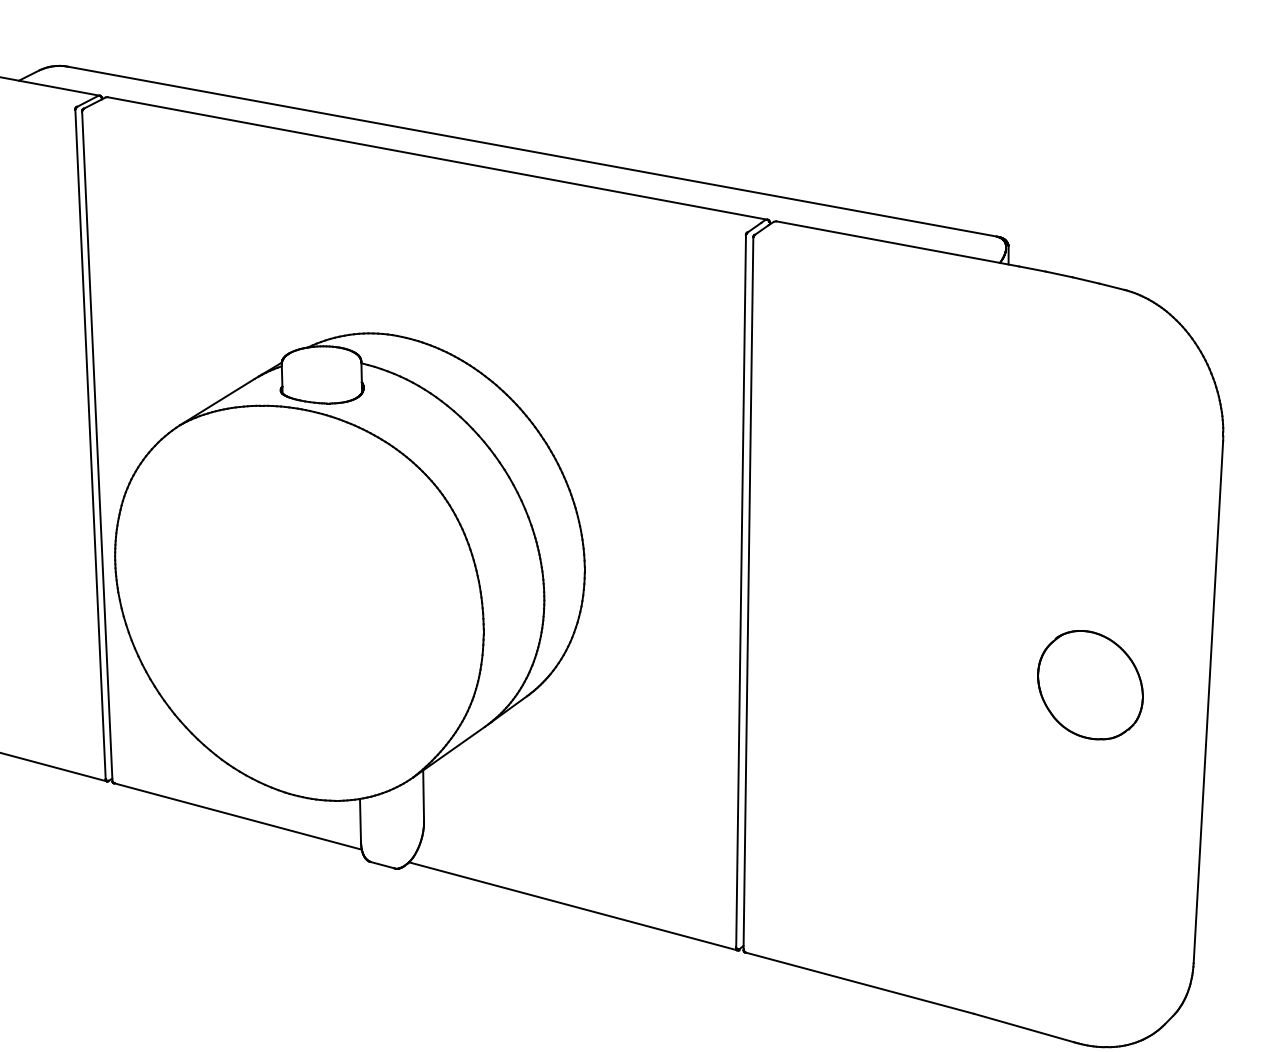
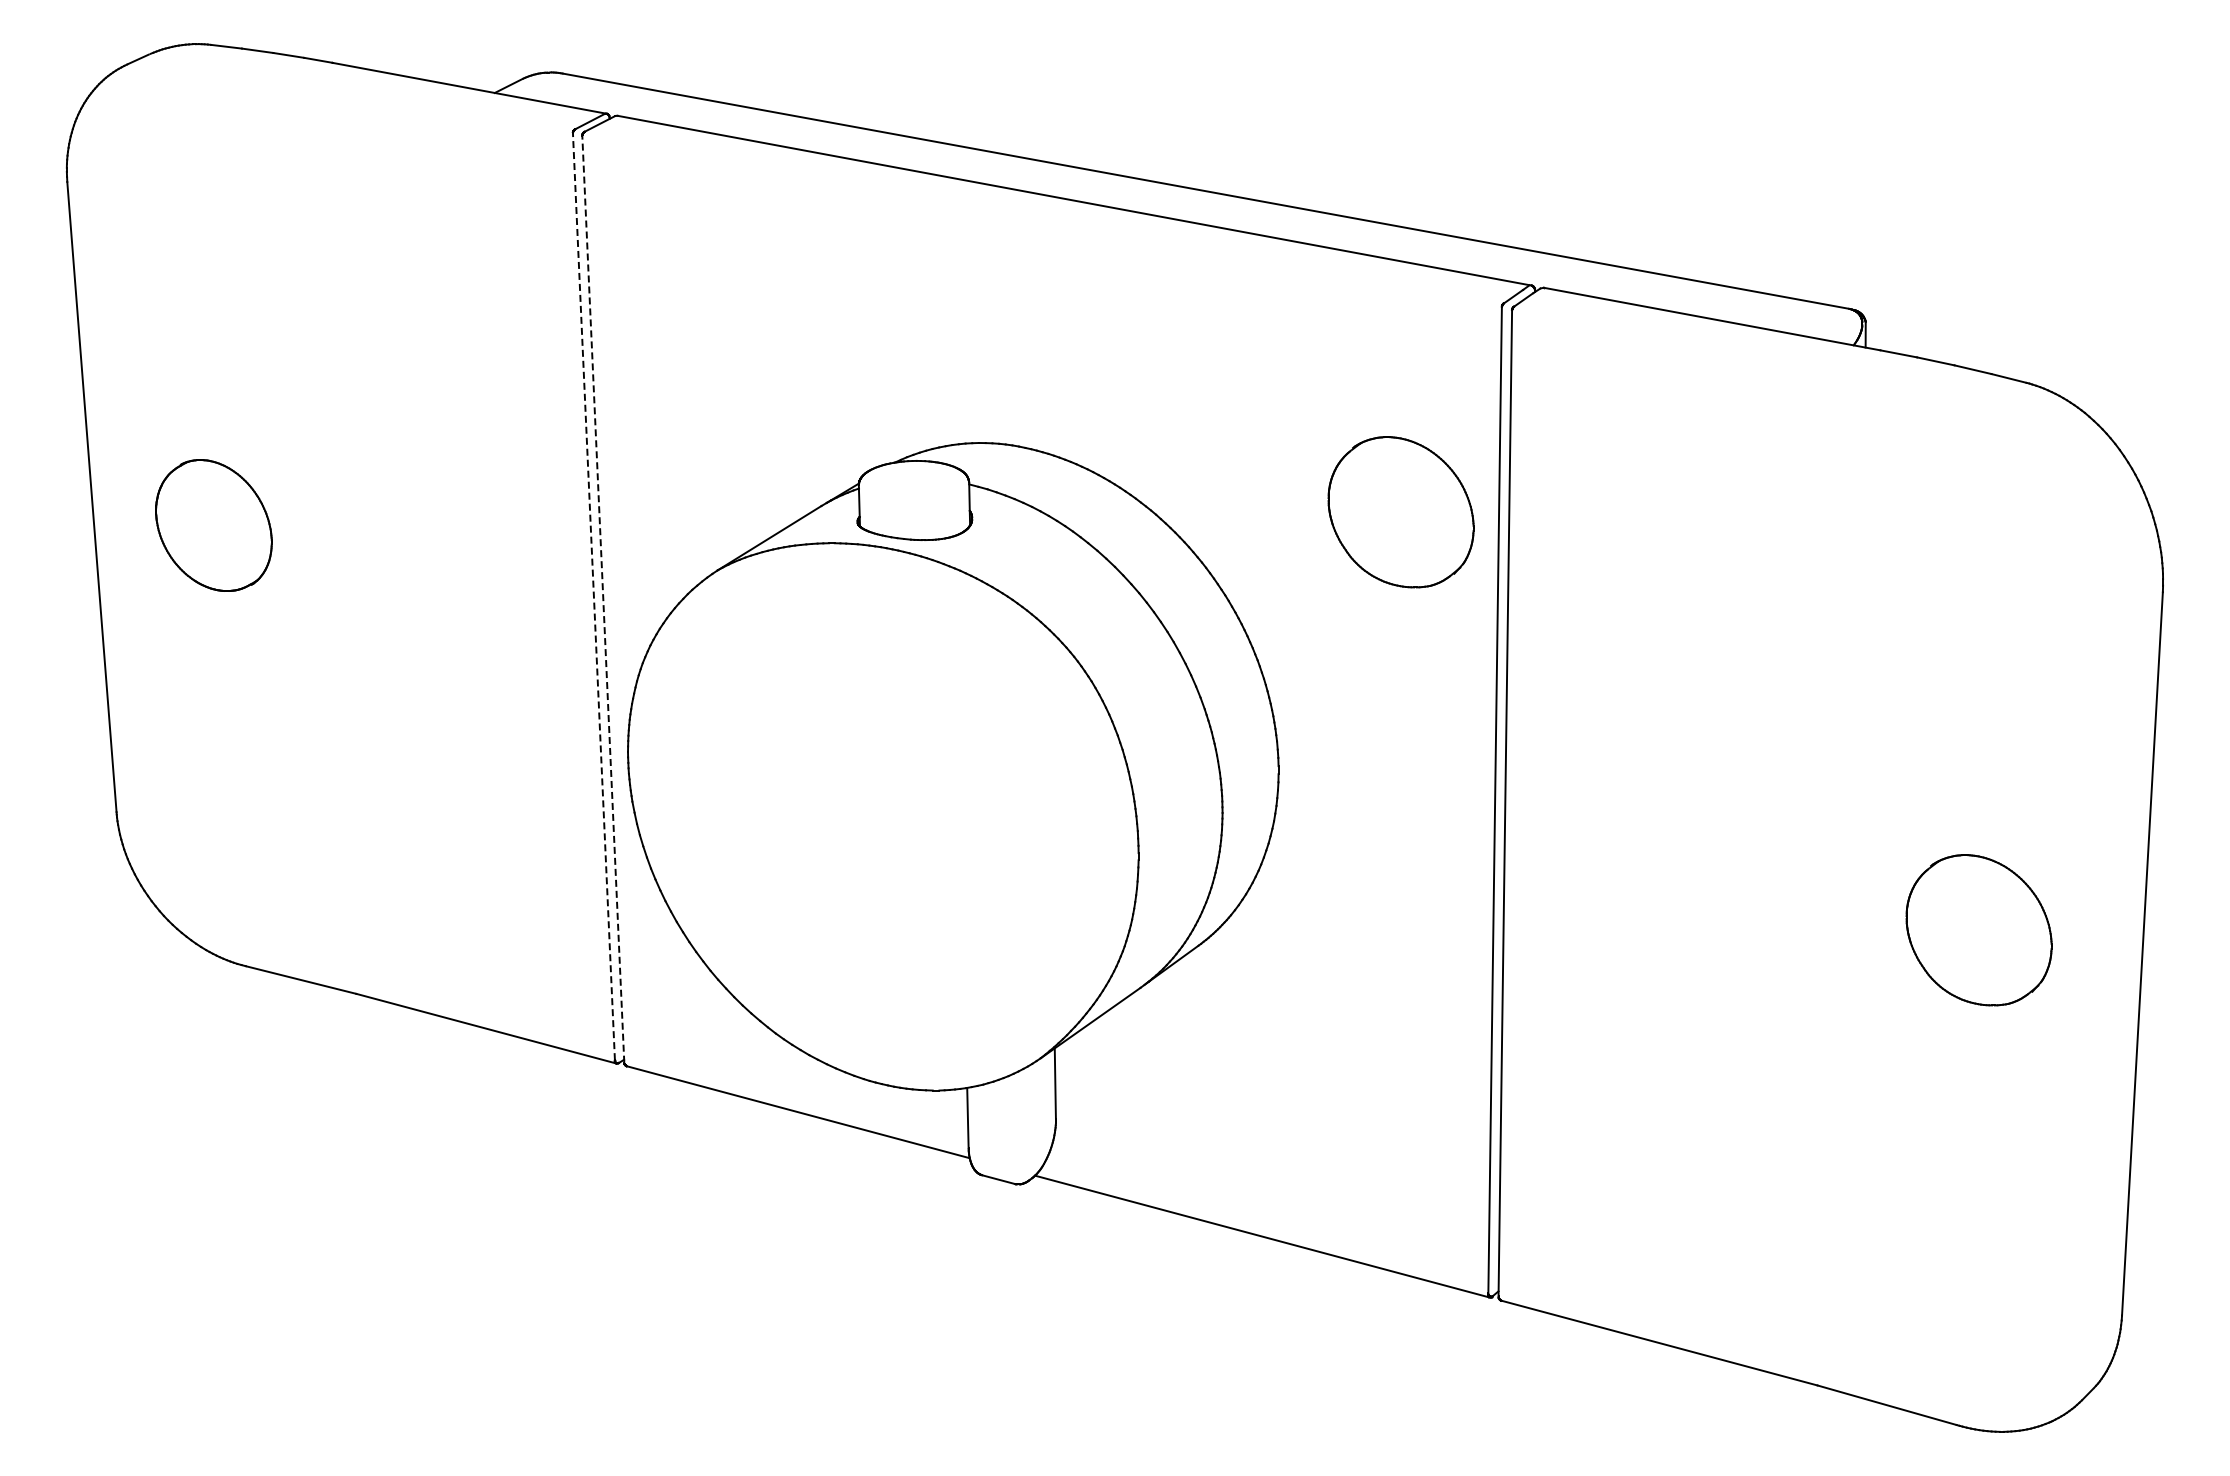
part: (672, 383) -> (1400, 512), added
line: (90, 444) -> (593, 596), solid -> dashed
line: (97, 446) -> (603, 599), solid -> dashed

